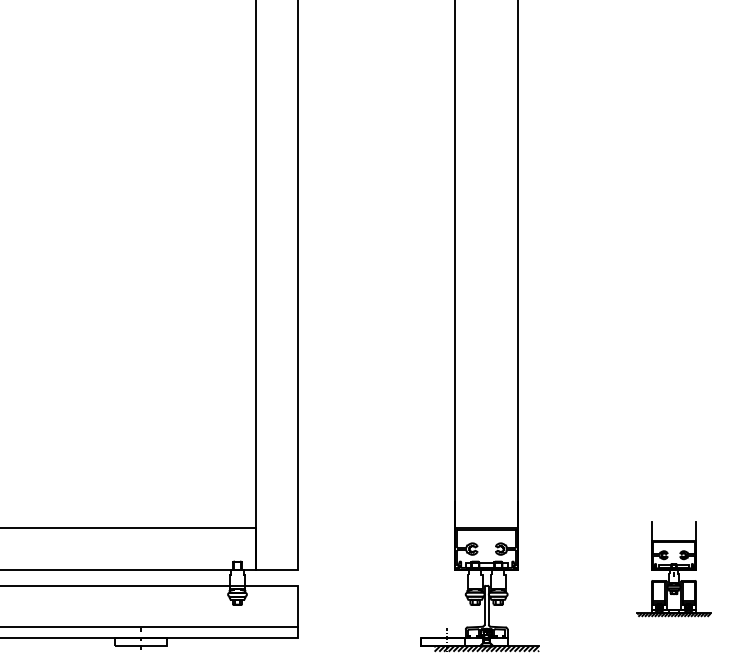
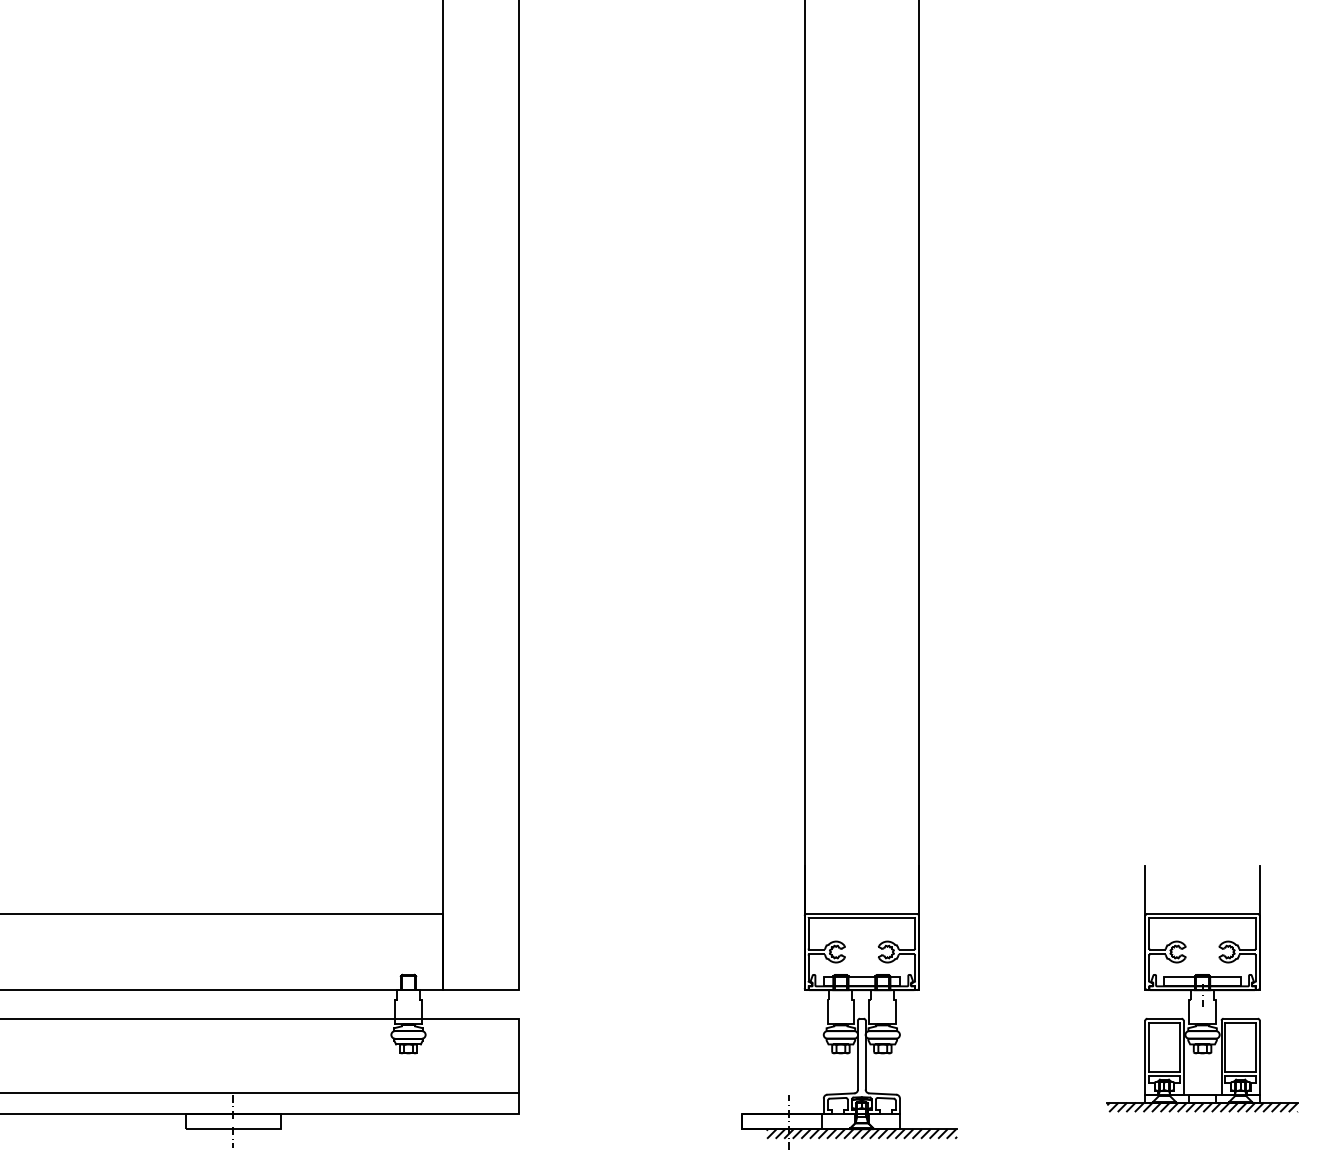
part: (673, 569) -> (1201, 989), size x1.43

